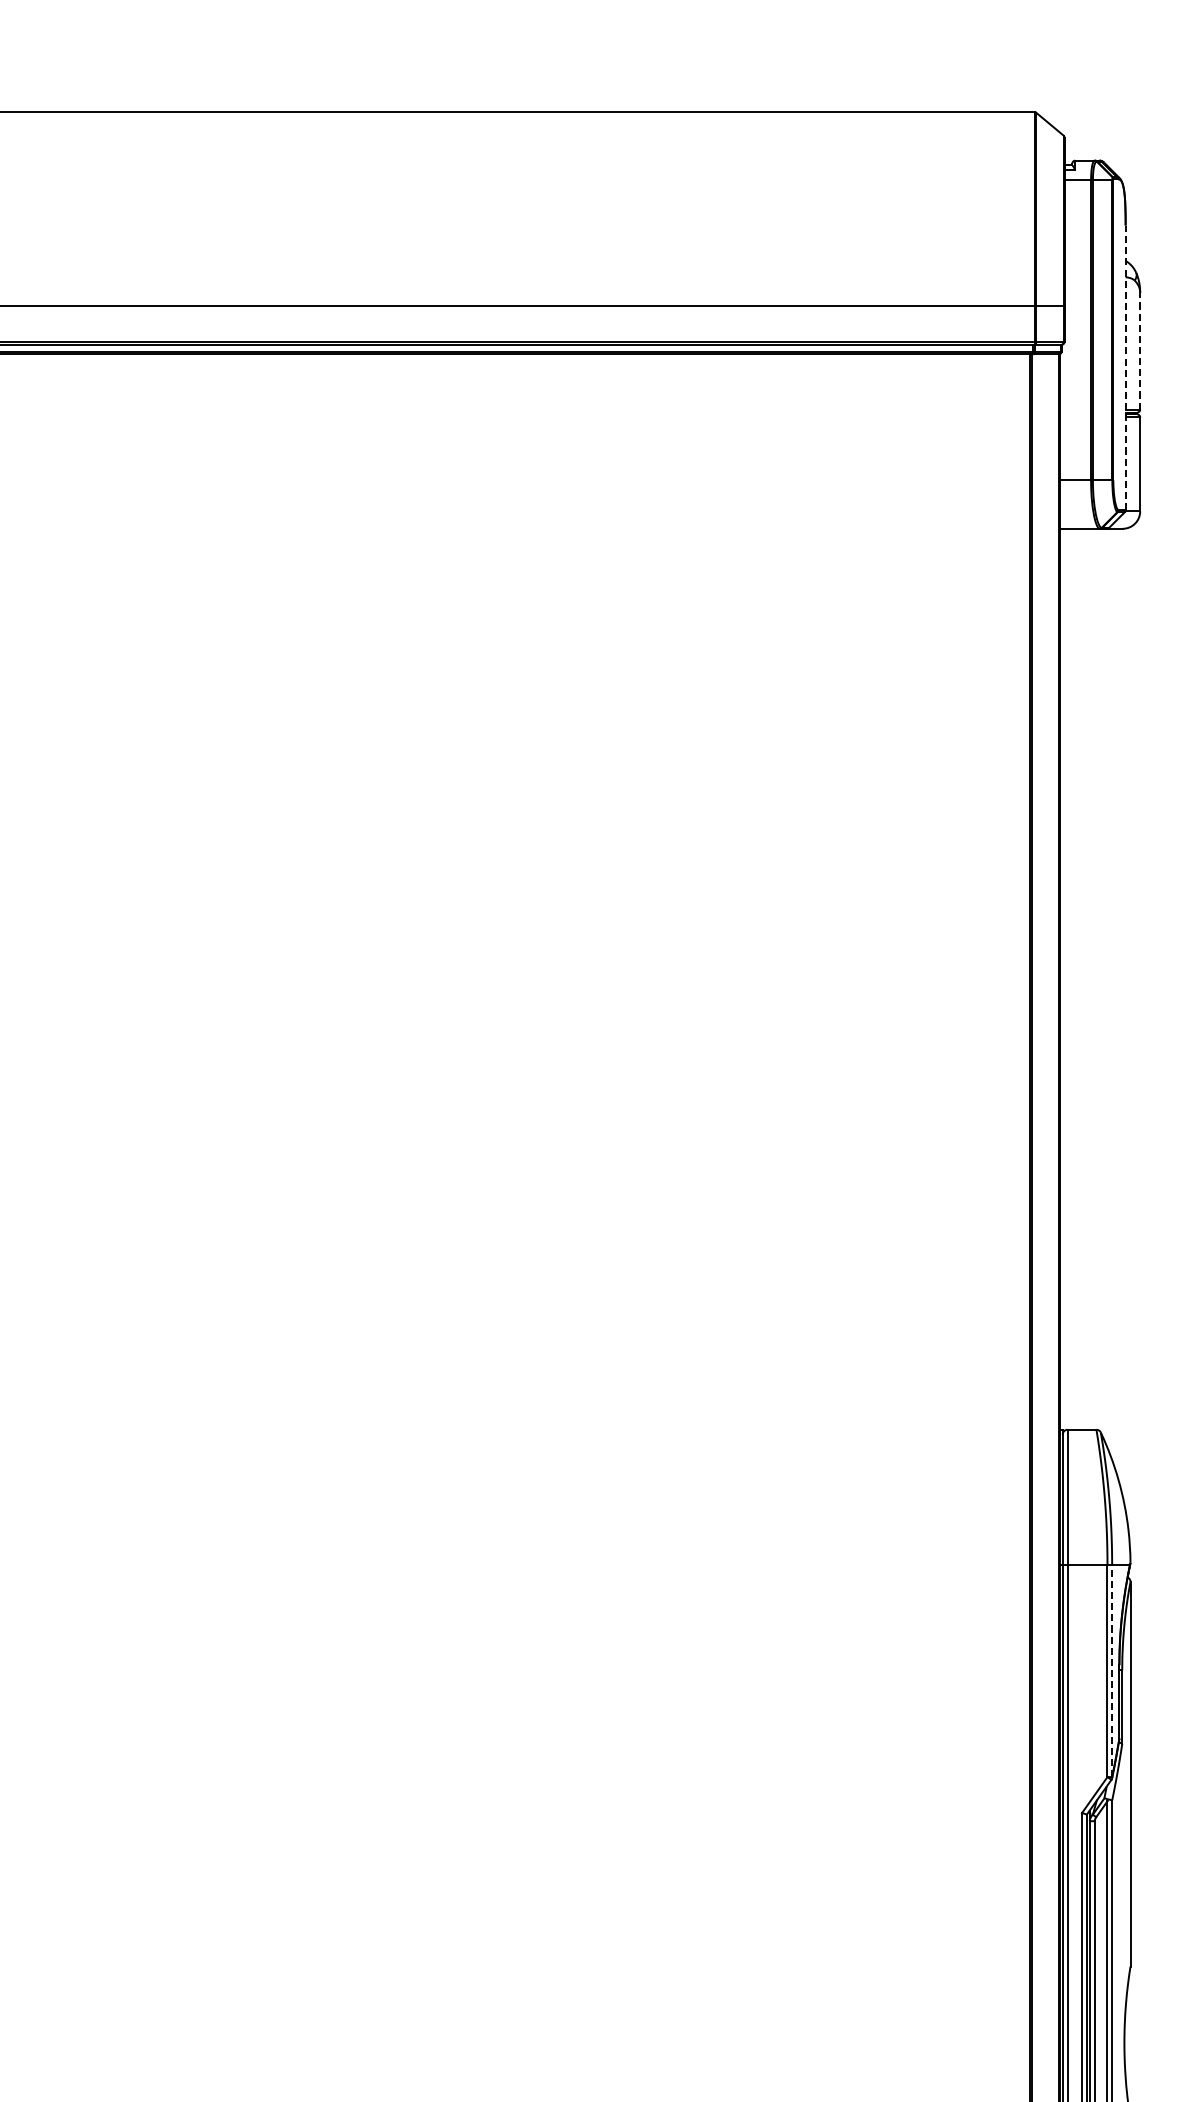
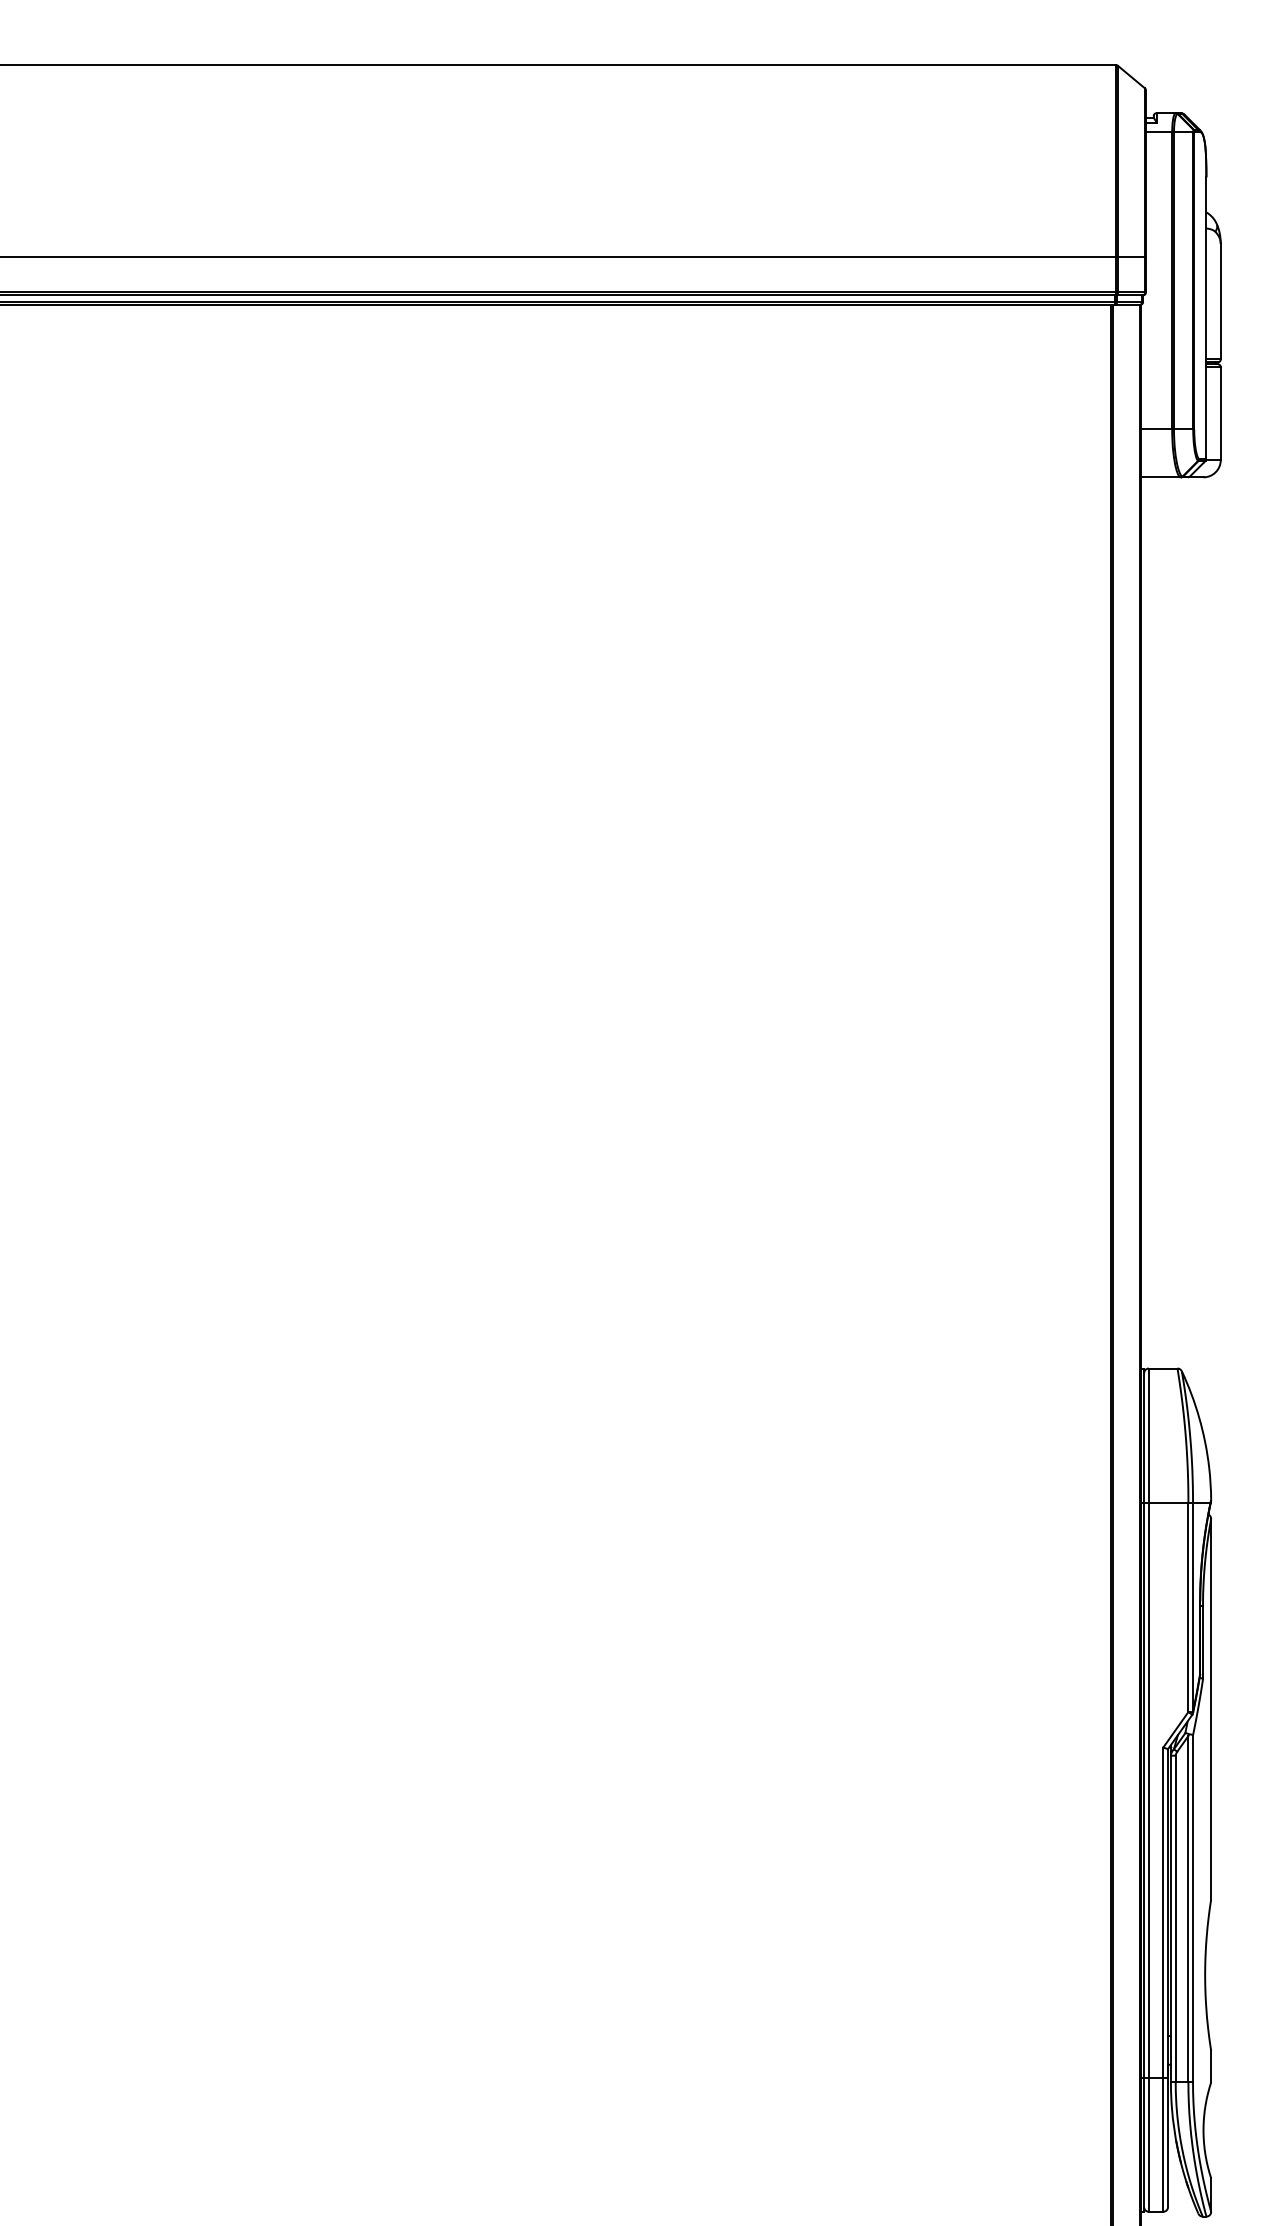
line: (1139, 351) -> (1220, 301), dashed -> solid
line: (1125, 368) -> (1206, 318), dashed -> solid
line: (1112, 1671) -> (1193, 1607), dashed -> solid

